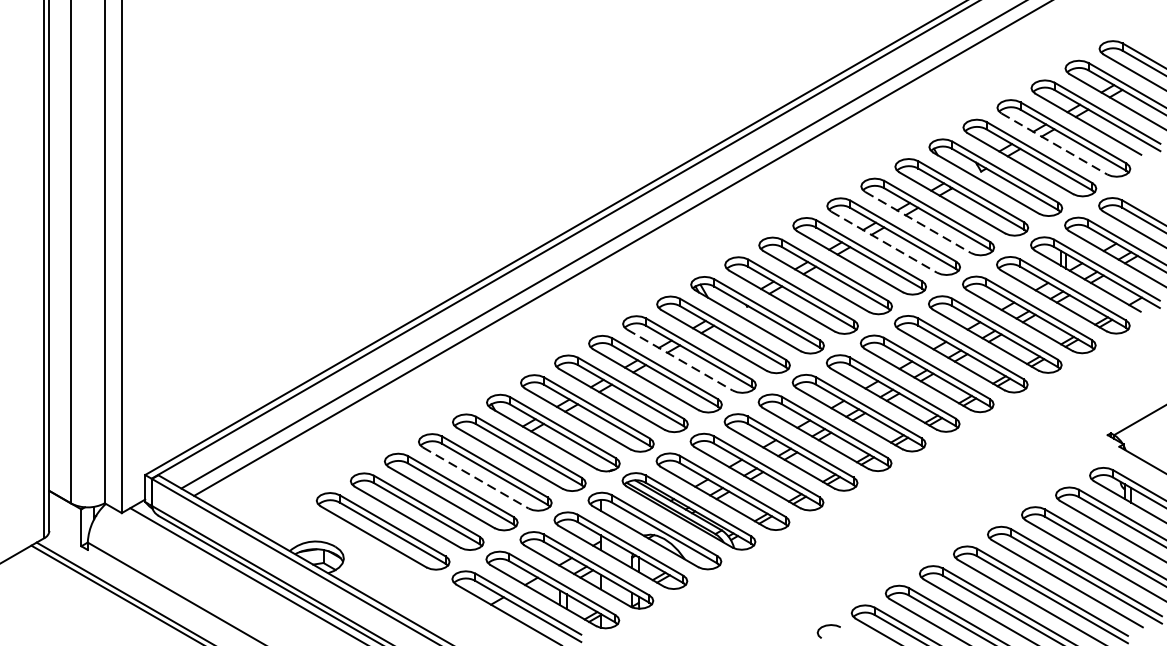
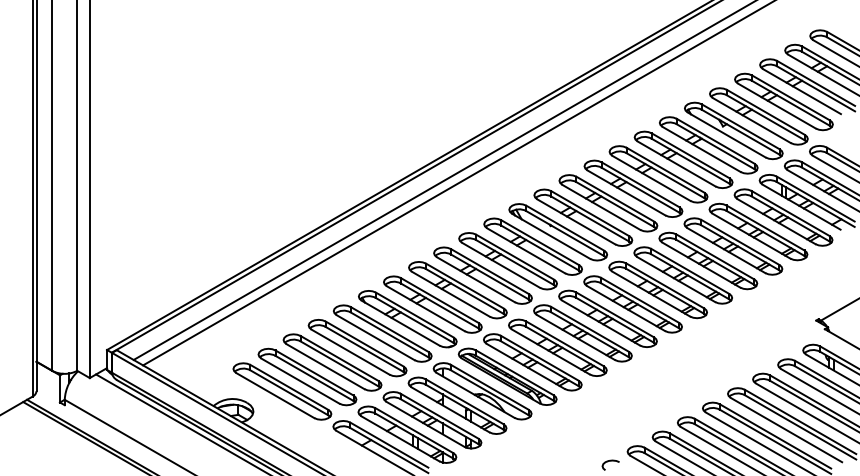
line: (1055, 144) -> (777, 106), dashed -> solid
line: (919, 223) -> (677, 164), dashed -> solid
line: (884, 242) -> (651, 178), dashed -> solid
line: (680, 360) -> (501, 265), dashed -> solid
line: (476, 478) -> (351, 352), dashed -> solid

